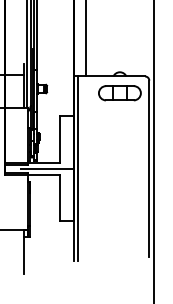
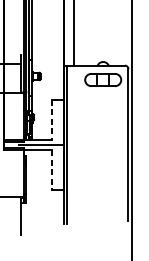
line: (60, 139) -> (52, 119), solid -> dashed
line: (60, 198) -> (52, 170), solid -> dashed

